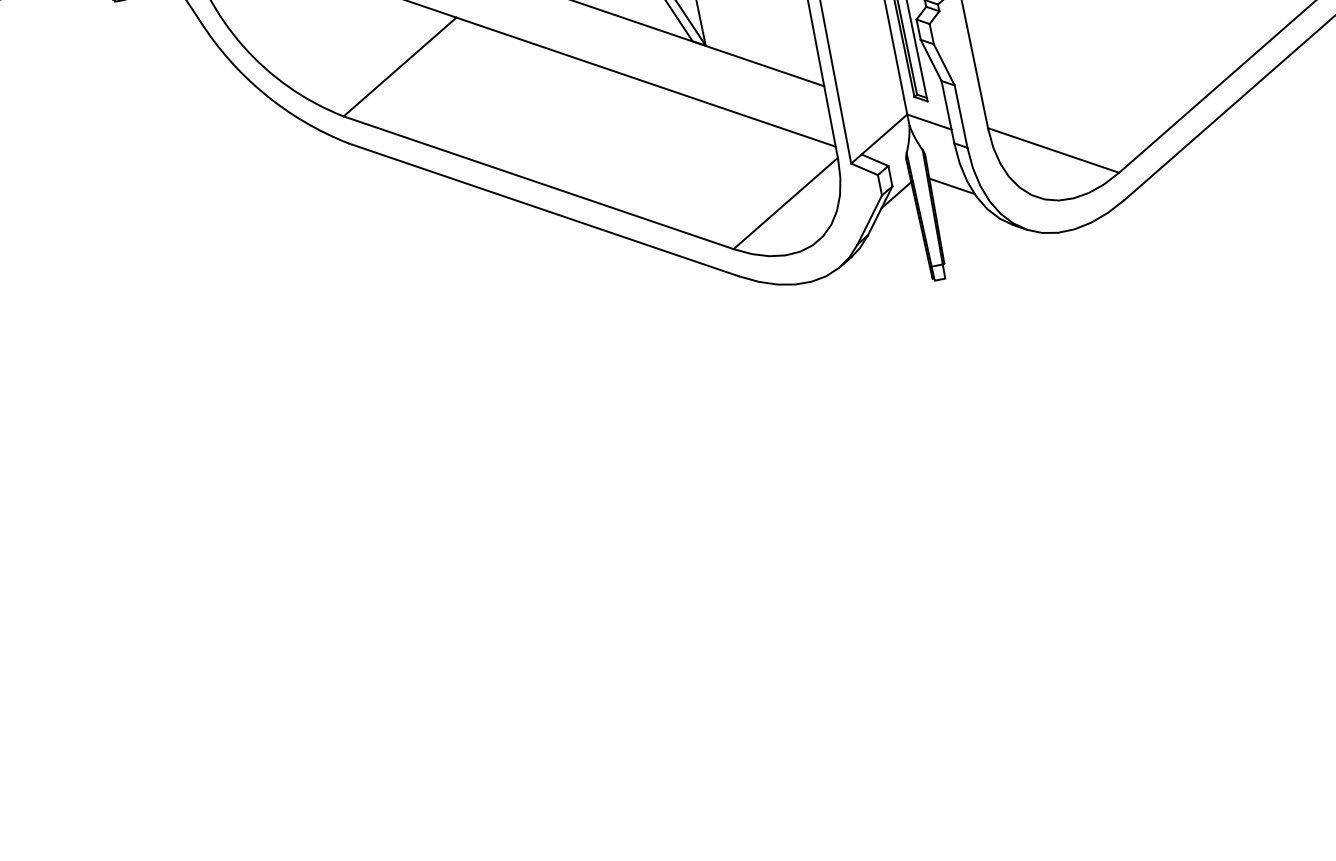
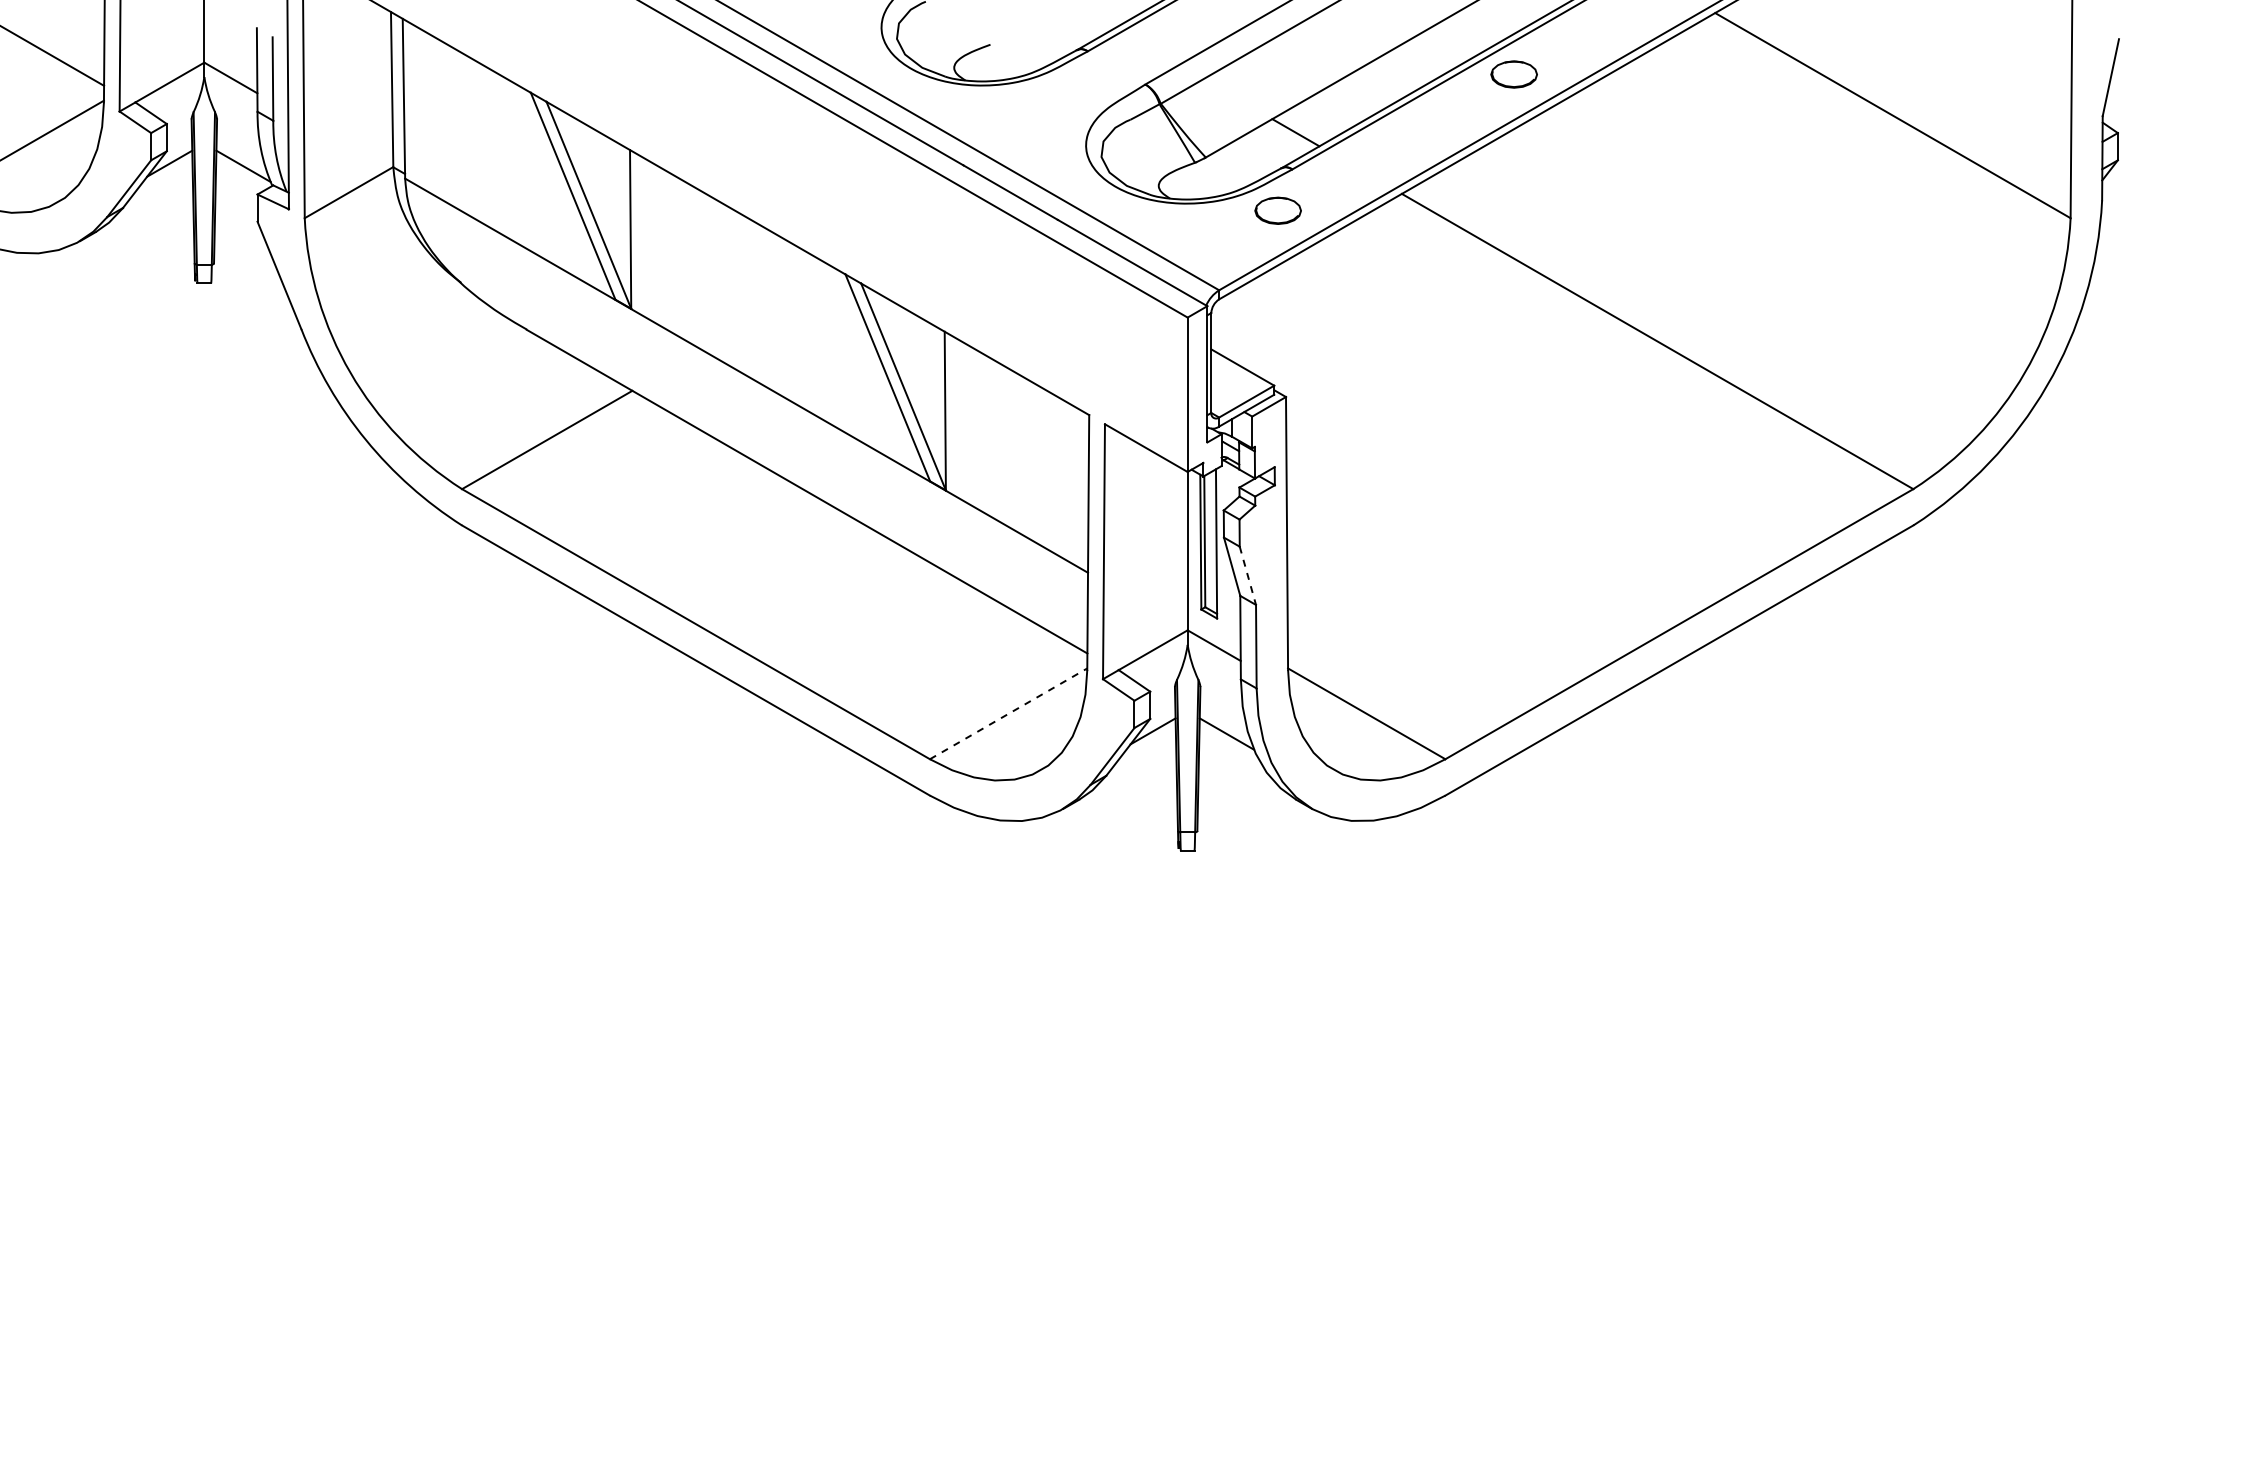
line: (944, 65) -> (1248, 576), solid -> dashed
line: (785, 203) -> (1008, 713), solid -> dashed

